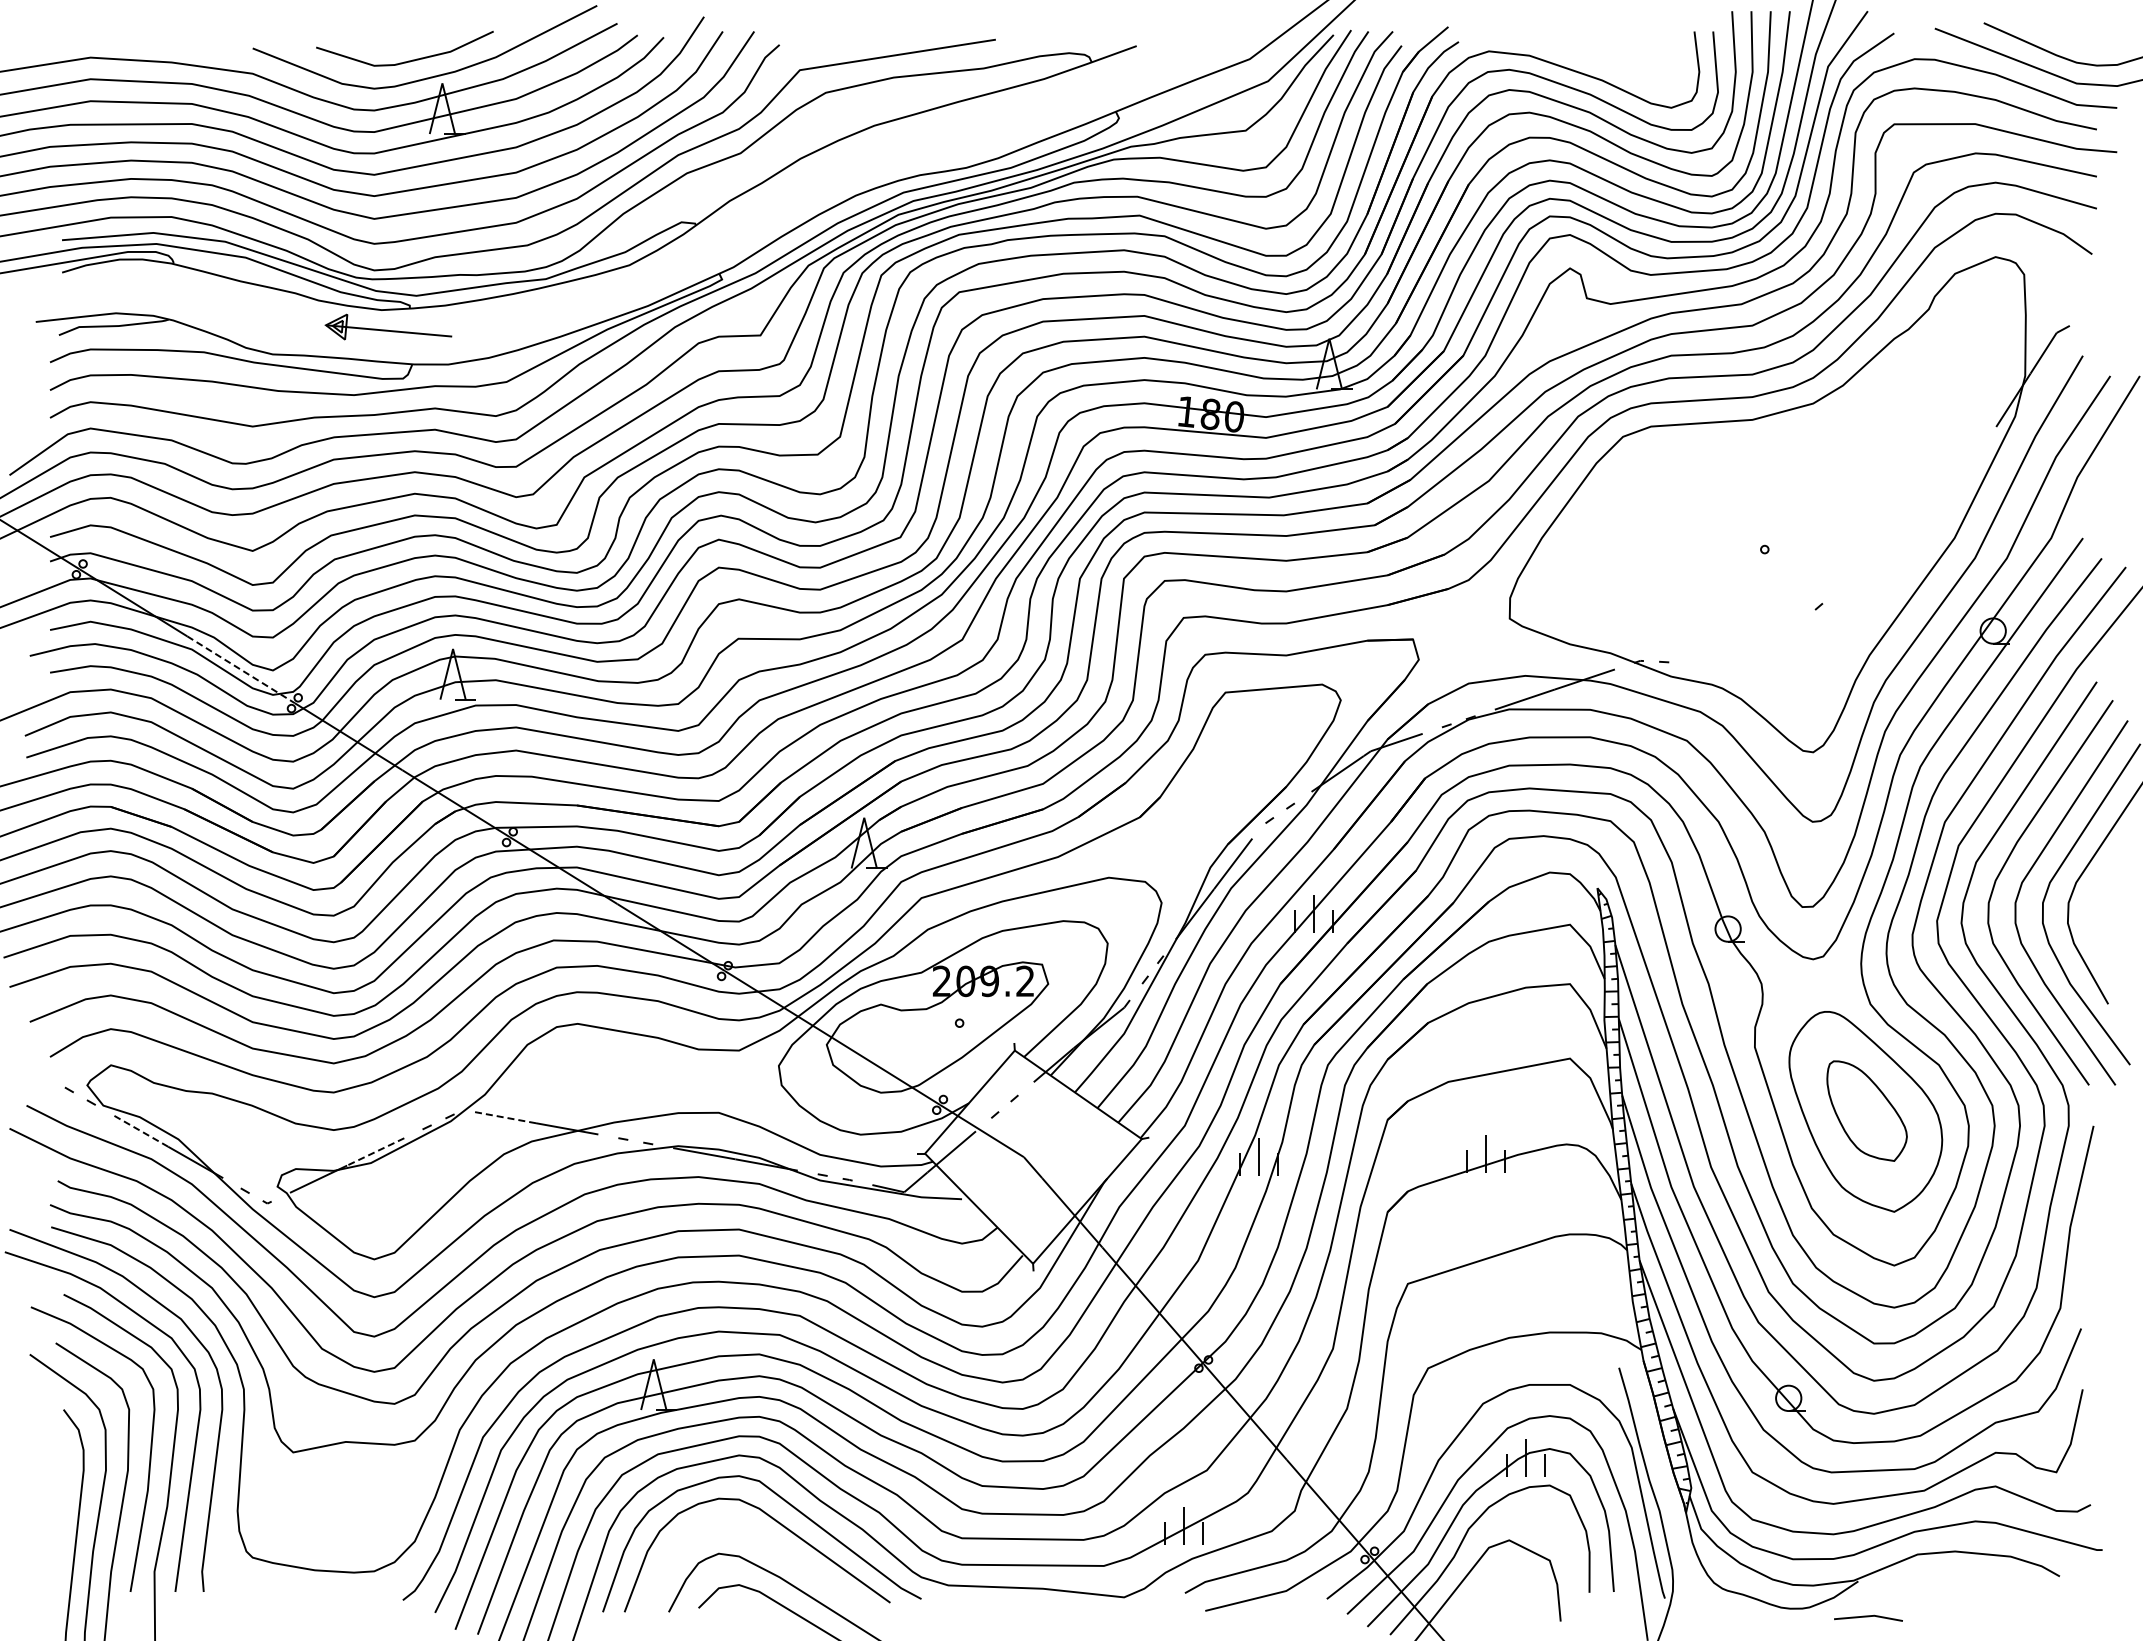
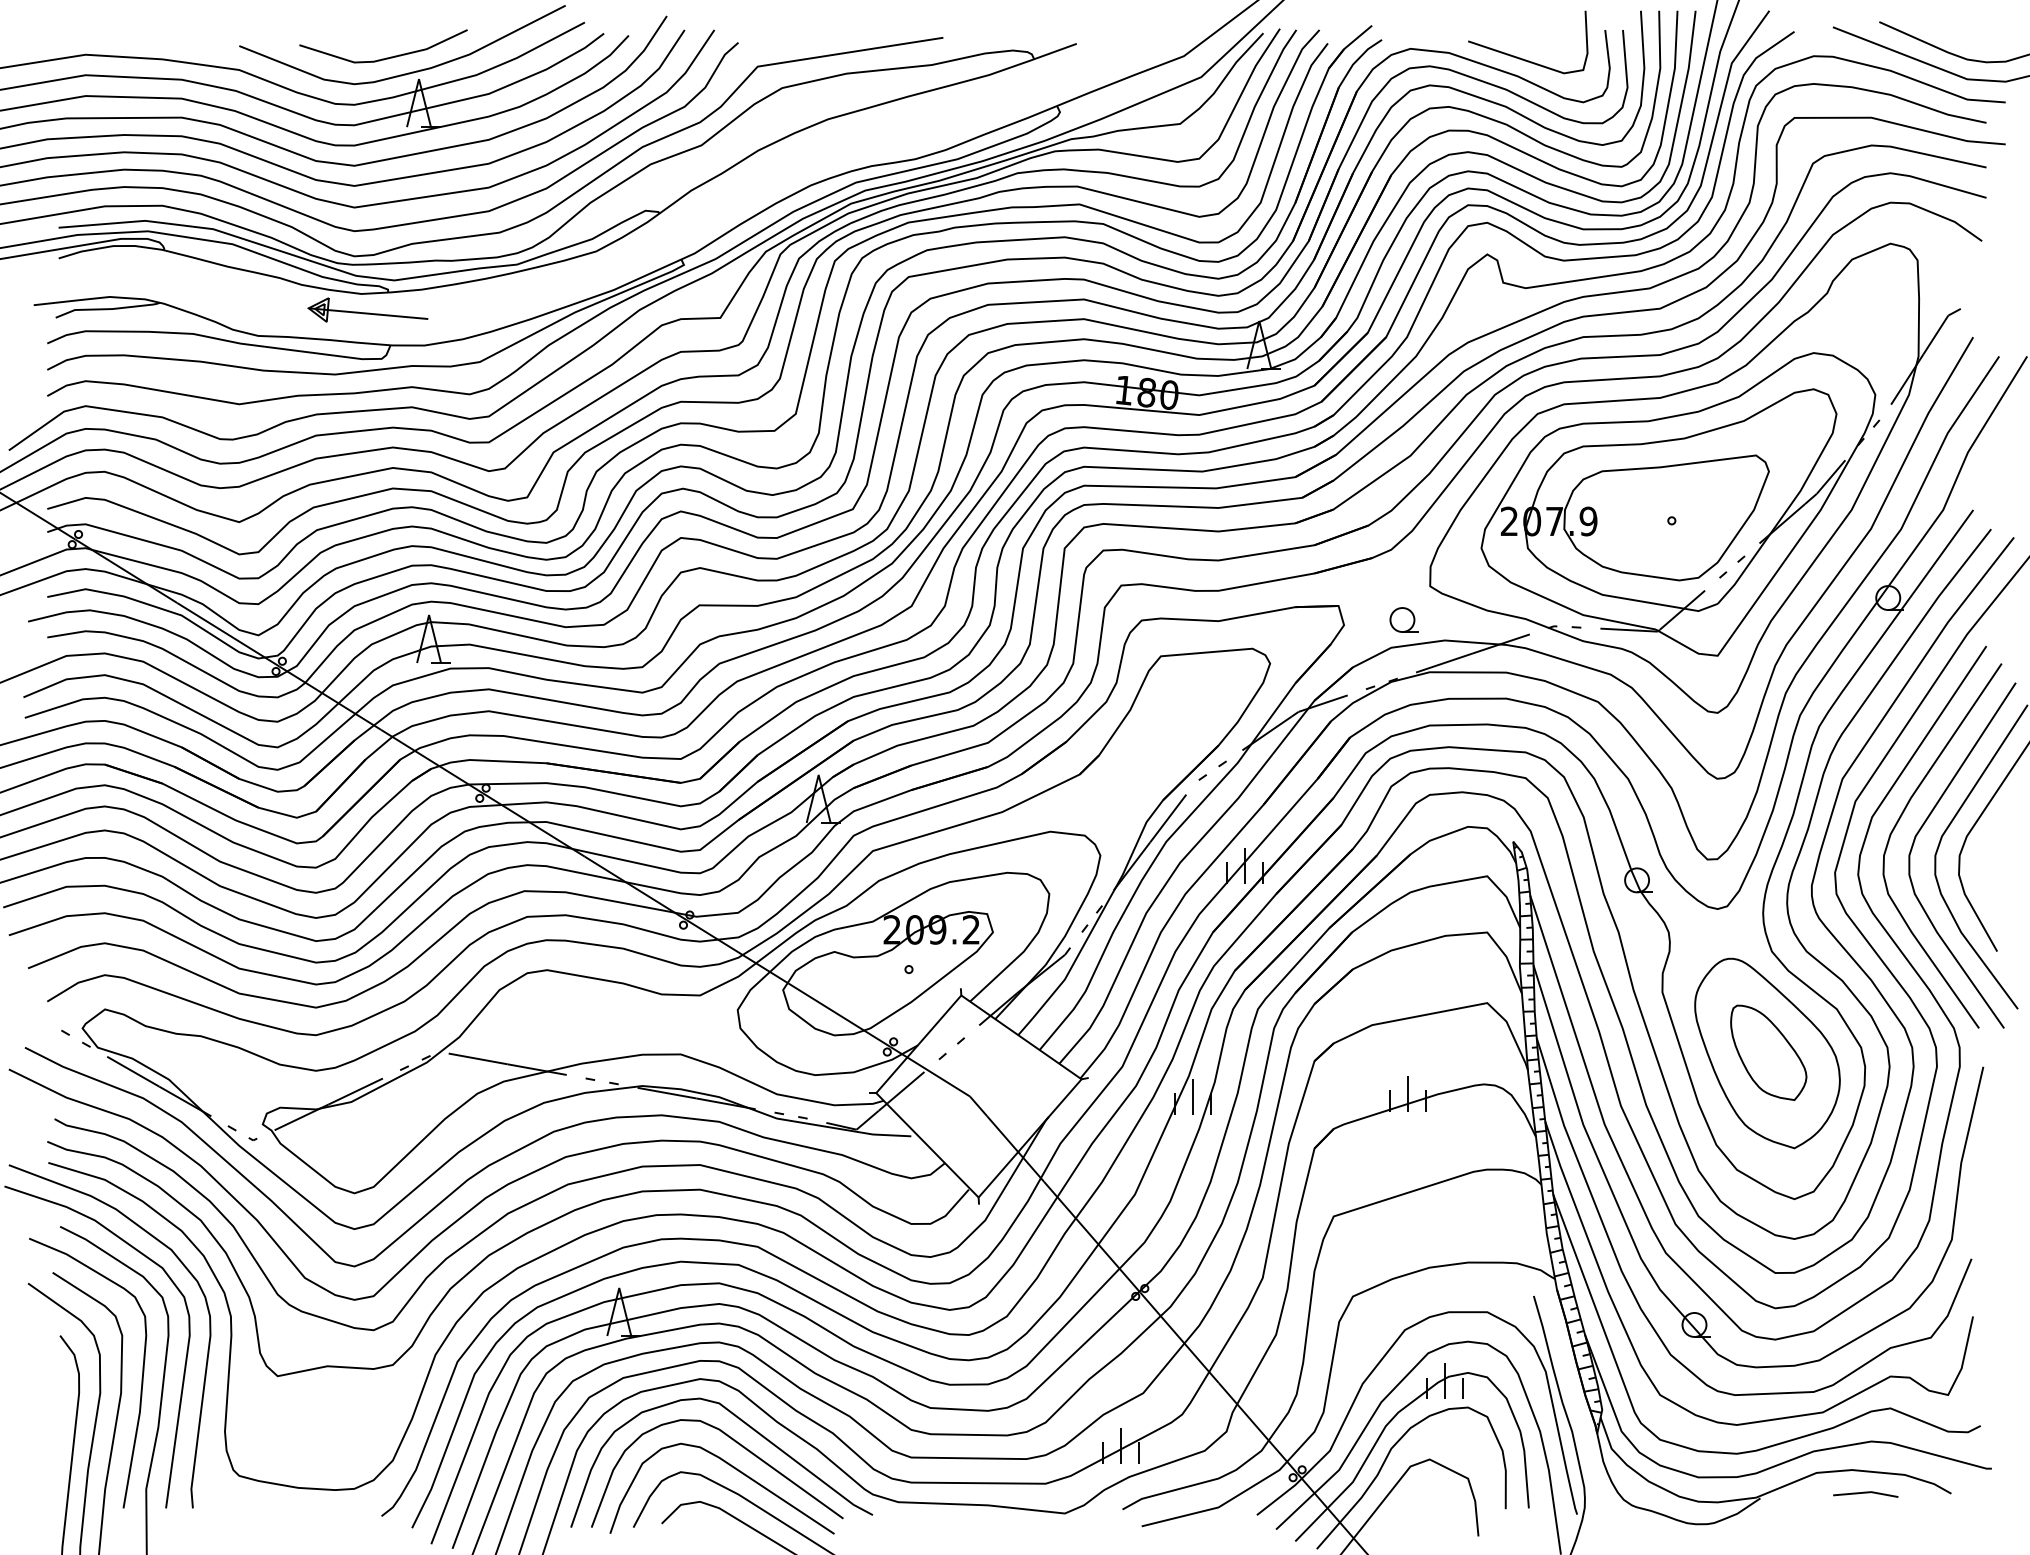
line: (1607, 61) -> (1522, 58), added
part: (1773, 531) -> (1680, 503), added
part: (1481, 653) -> (1403, 619), added
line: (241, 670) -> (228, 635), dashed -> solid
line: (504, 1117) -> (477, 1058), dashed -> solid
line: (140, 1130) -> (132, 1071), dashed -> solid
line: (375, 1151) -> (355, 1091), dashed -> solid
curve: (775, 1550) -> (734, 1469), added
line: (1868, 1617) -> (1865, 1493), moved

